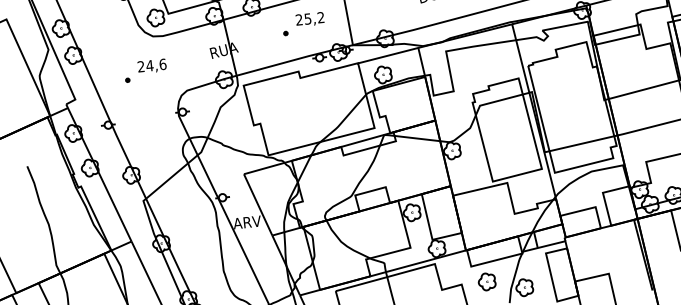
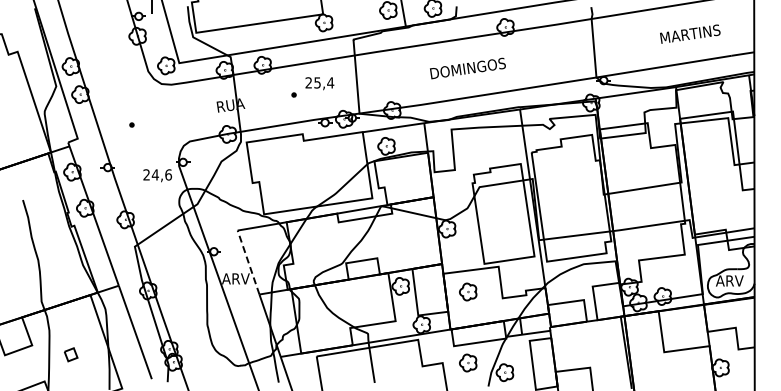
text: (320, 17) -> (330, 82), 25,2 -> 25,4
text: (152, 66) -> (157, 175), moved
line: (258, 204) -> (248, 262), solid -> dashed
part: (479, 210) -> (468, 291), added

